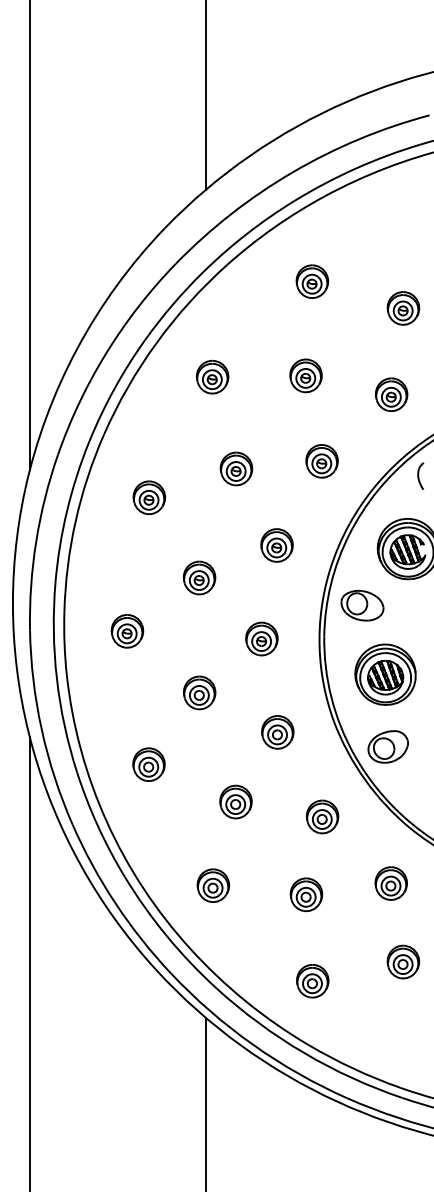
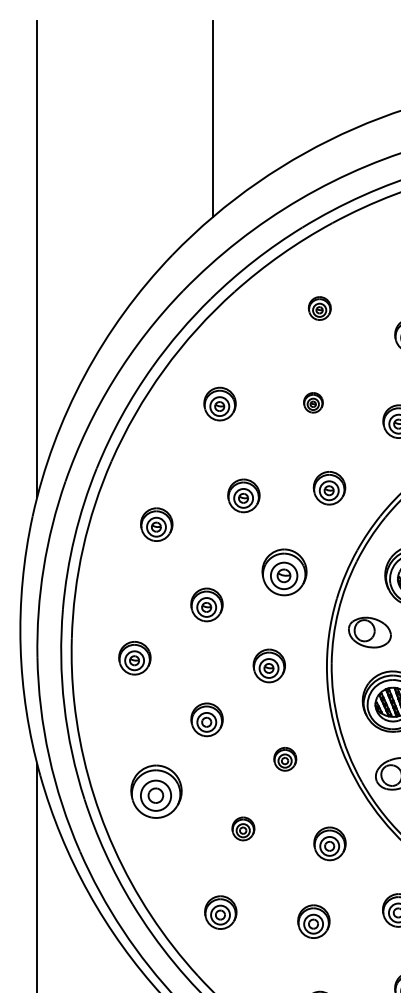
part: (312, 281) -> (319, 308), size x0.7
part: (305, 375) -> (312, 402), size x0.6
part: (276, 545) -> (283, 572), size x1.4
part: (277, 732) -> (284, 759), size x0.7
part: (148, 764) -> (155, 791), size x1.6
part: (235, 801) -> (242, 828), size x0.7

